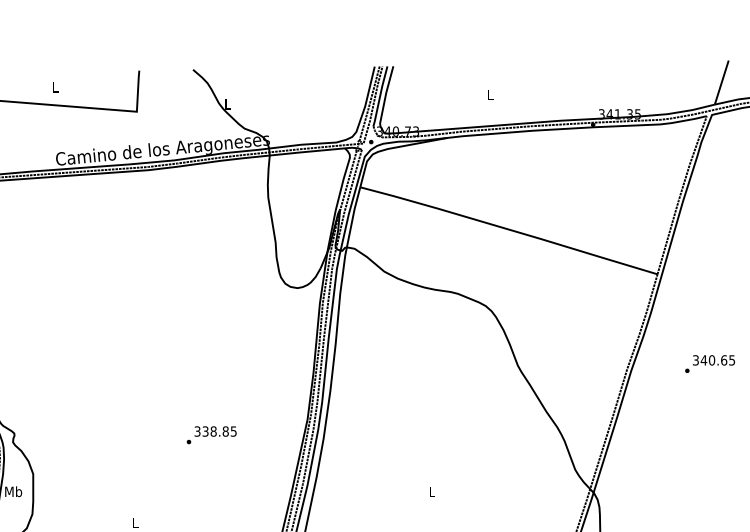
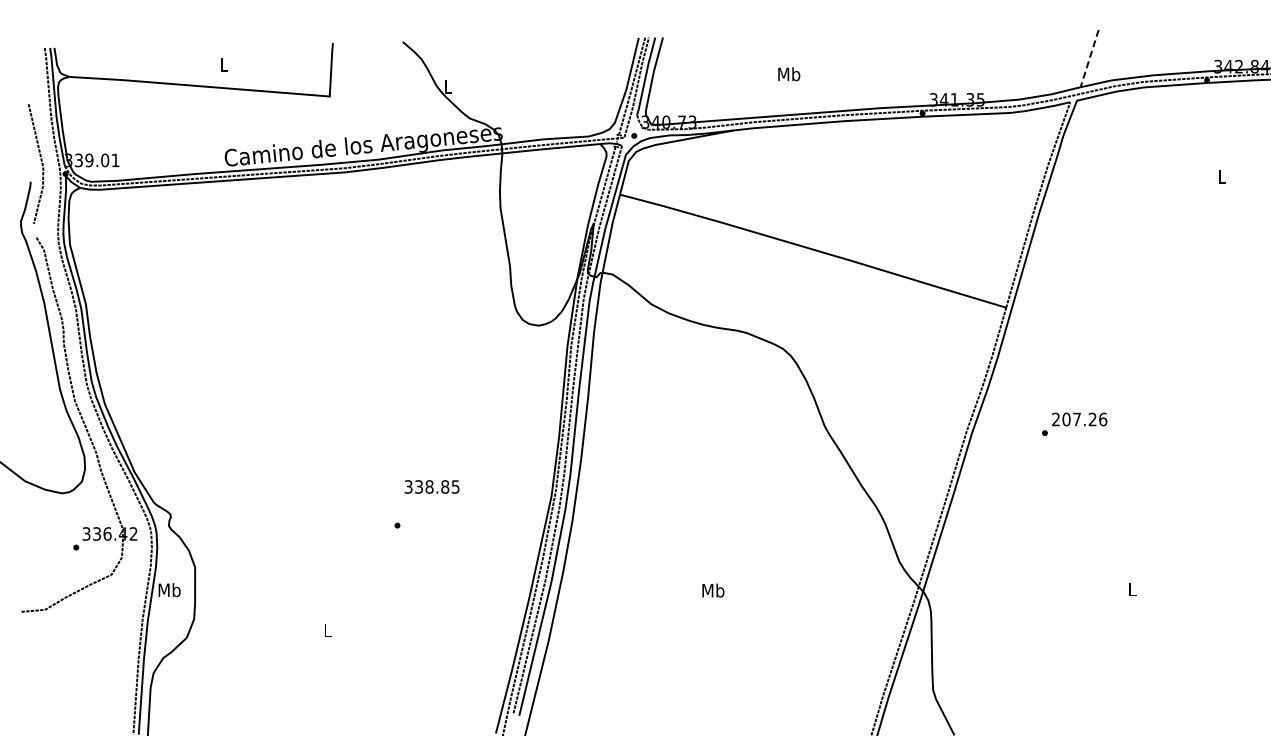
line: (721, 83) -> (1089, 59), solid -> dashed
text: (490, 94) -> (789, 74), L -> Mb
text: (713, 360) -> (1079, 419), 340.65 -> 207.26
text: (215, 431) -> (431, 486), moved
text: (432, 491) -> (713, 590), L -> Mb

